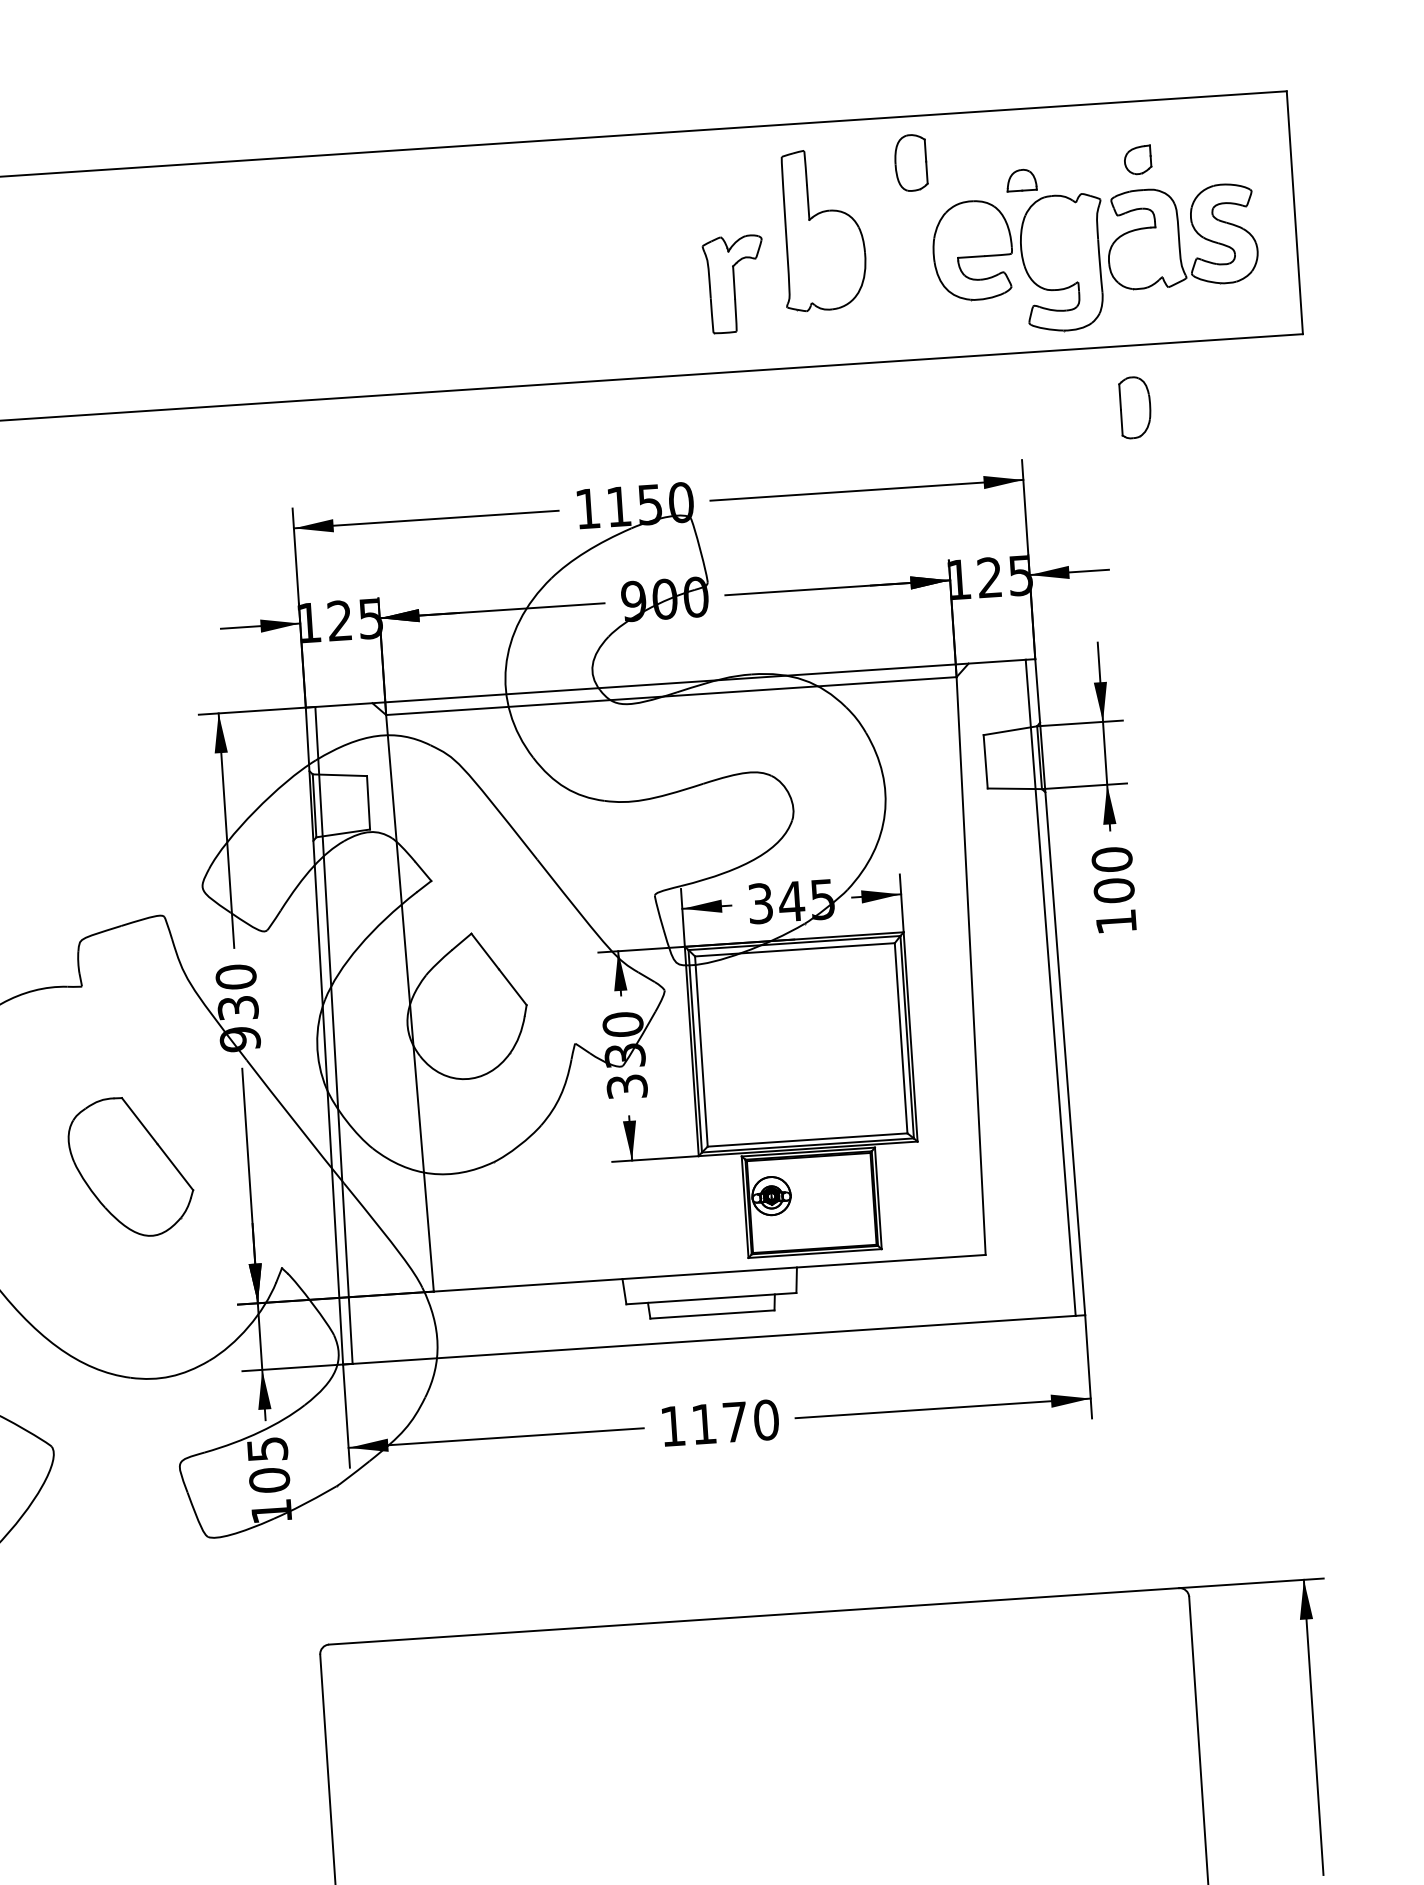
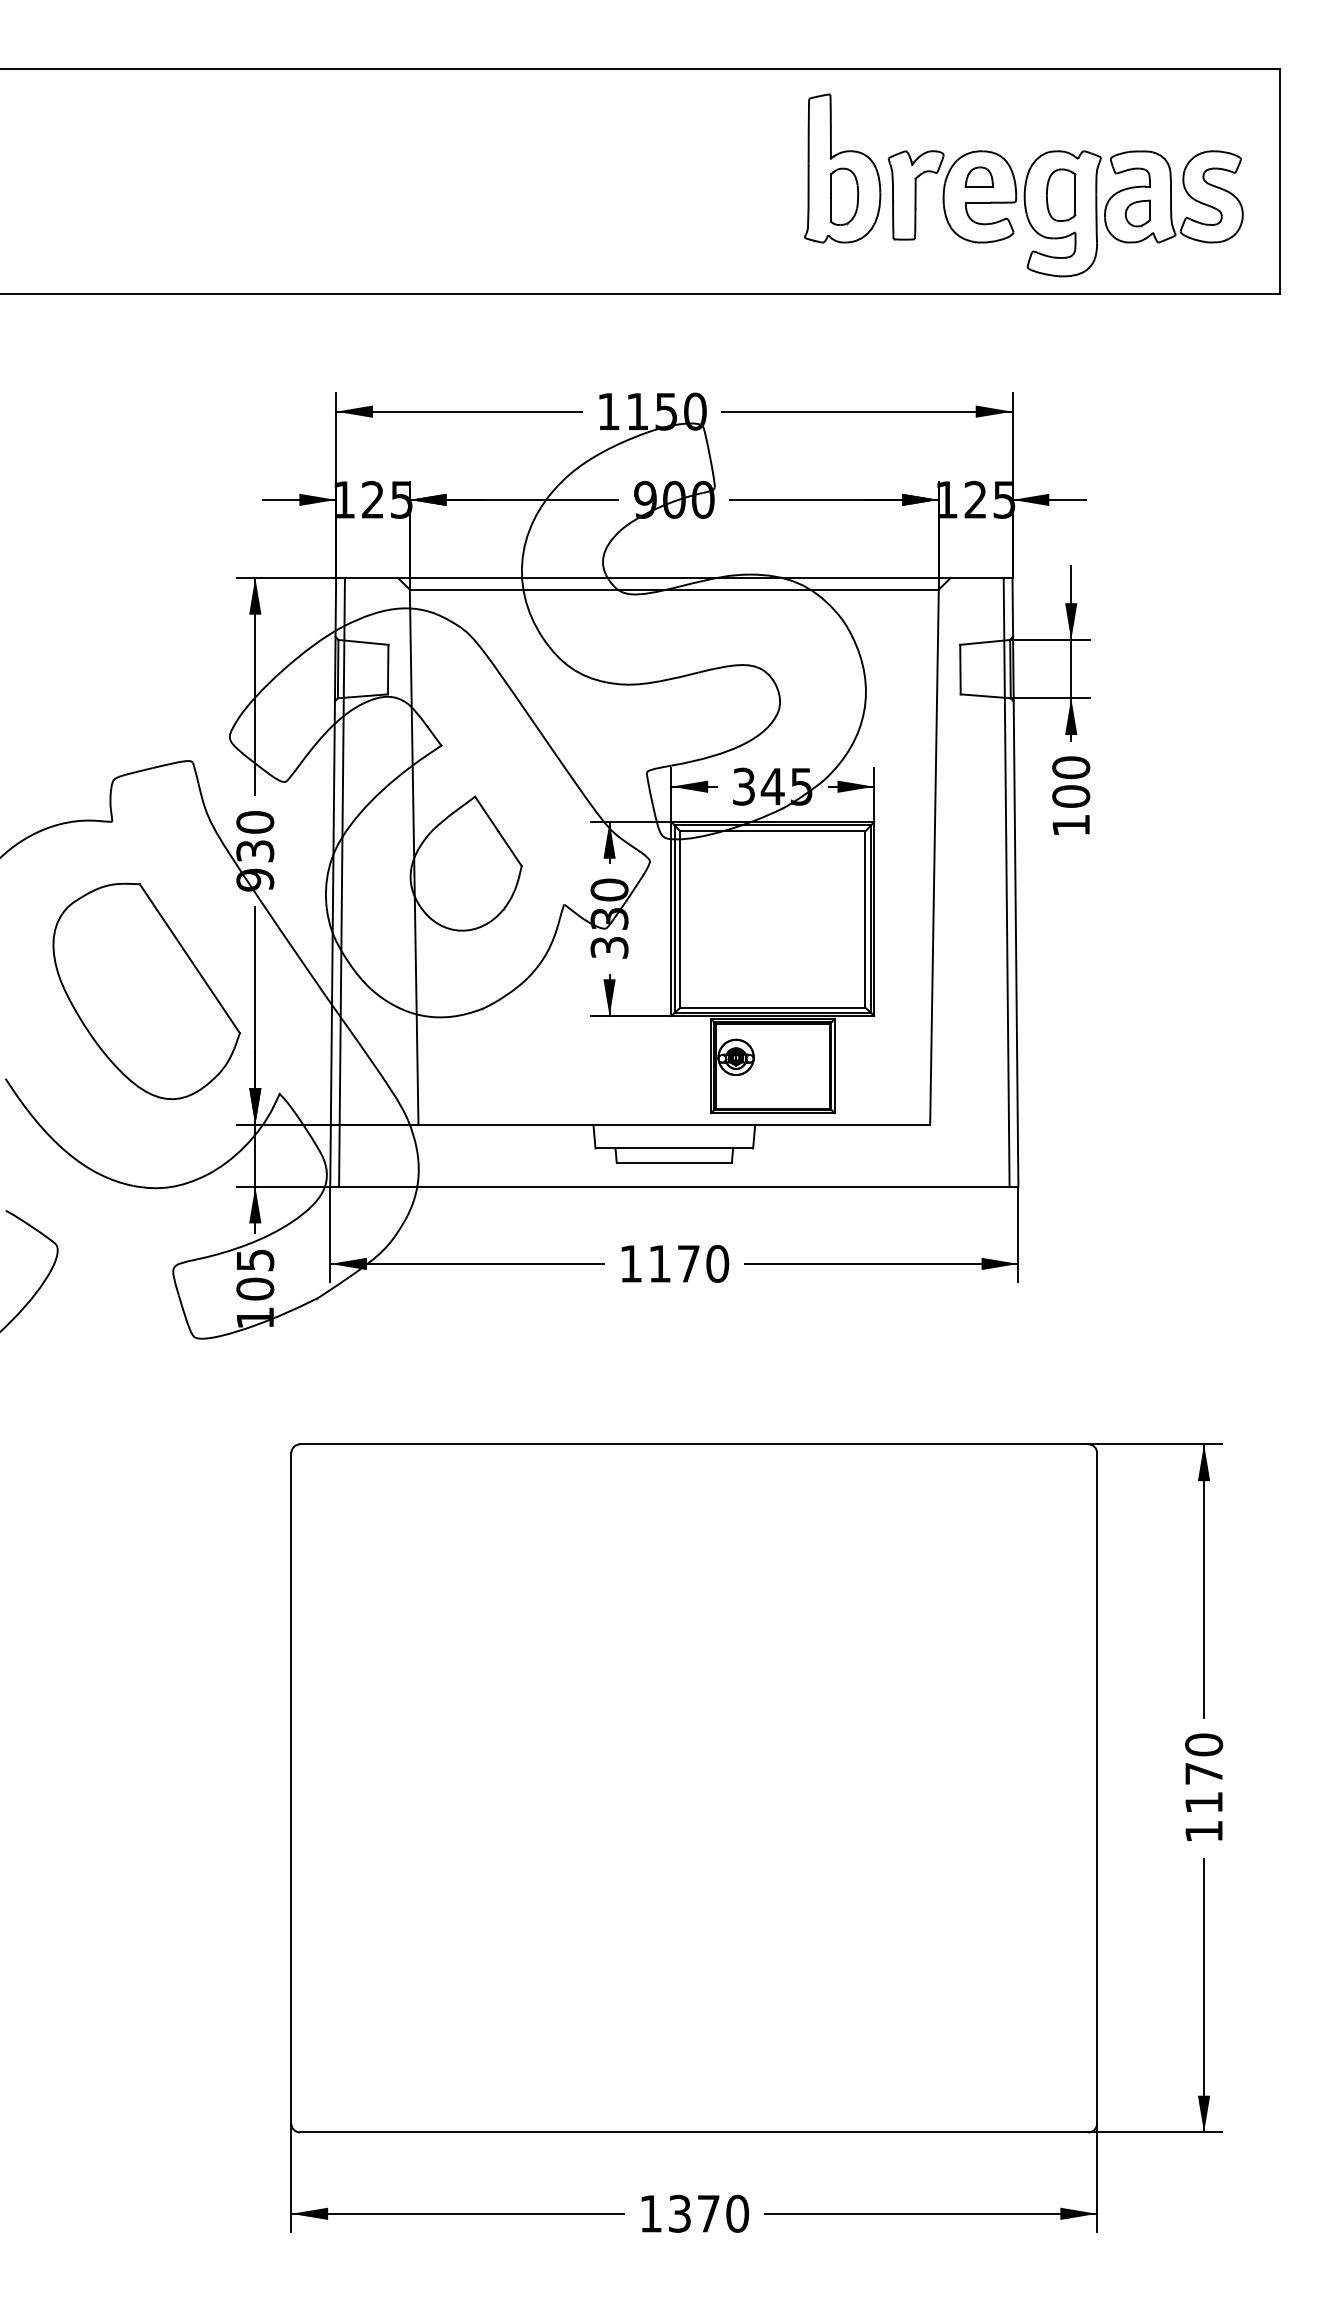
part: (1137, 160) -> (1137, 213), moved
part: (911, 162) -> (1061, 194), moved
part: (1020, 179) -> (978, 176), moved
part: (734, 284) -> (915, 195), moved
part: (1135, 407) -> (844, 196), moved
part: (130, 1167) -> (146, 991), size x1.67

